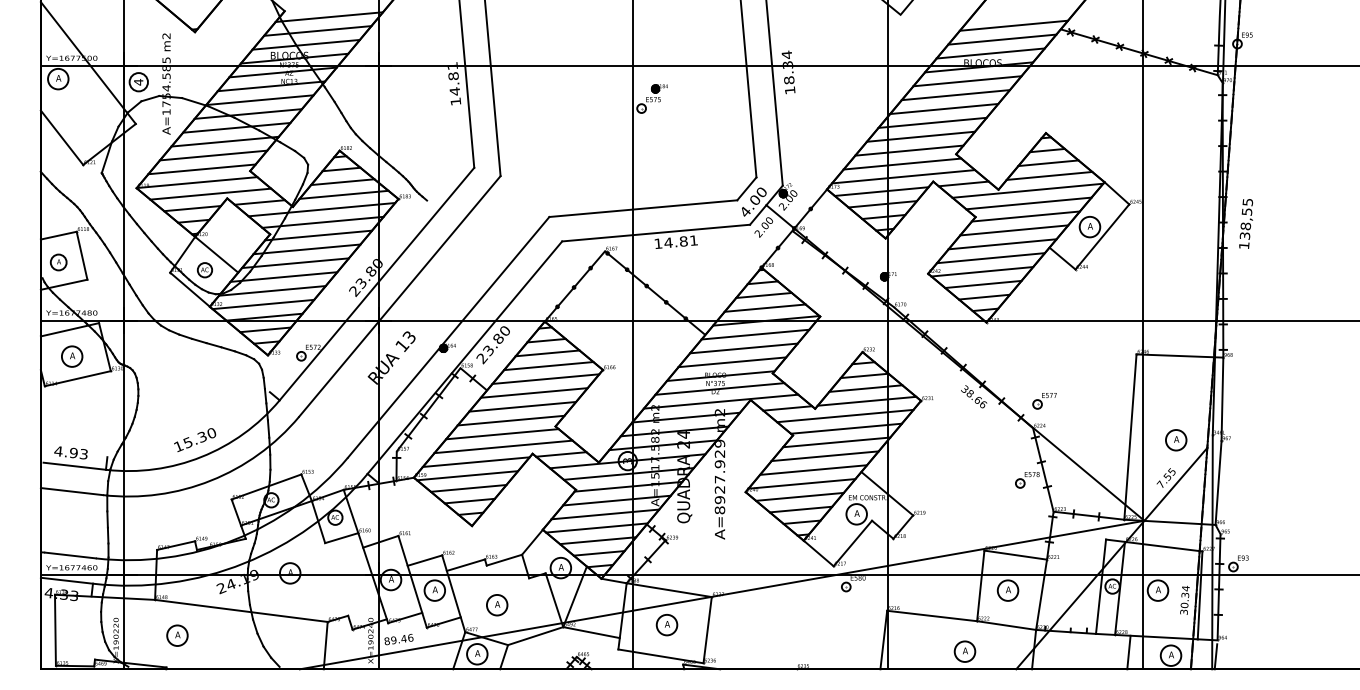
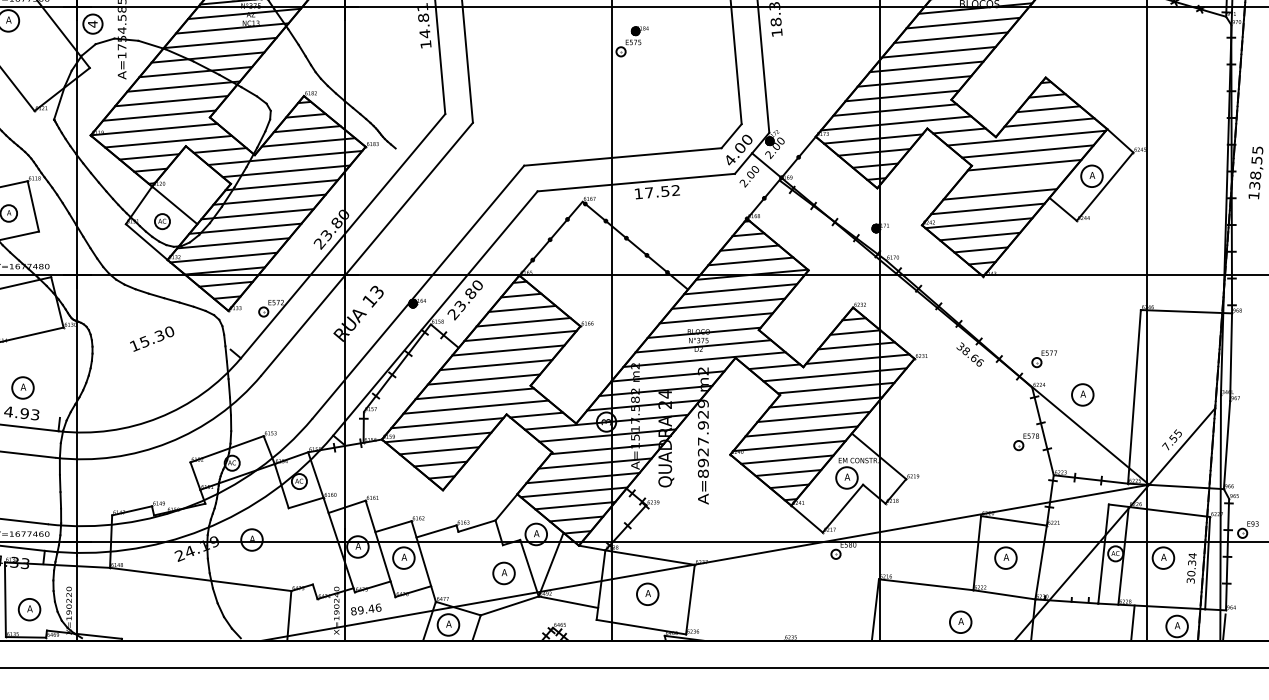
line: (1014, 230) -> (1012, 179), removed
text: (680, 241) -> (661, 191), 14.81 -> 17.52
part: (72, 356) -> (23, 387), moved
text: (195, 439) -> (152, 338), moved
part: (1176, 440) -> (1083, 395), moved
part: (497, 605) -> (504, 573), moved
part: (177, 635) -> (29, 609), moved

